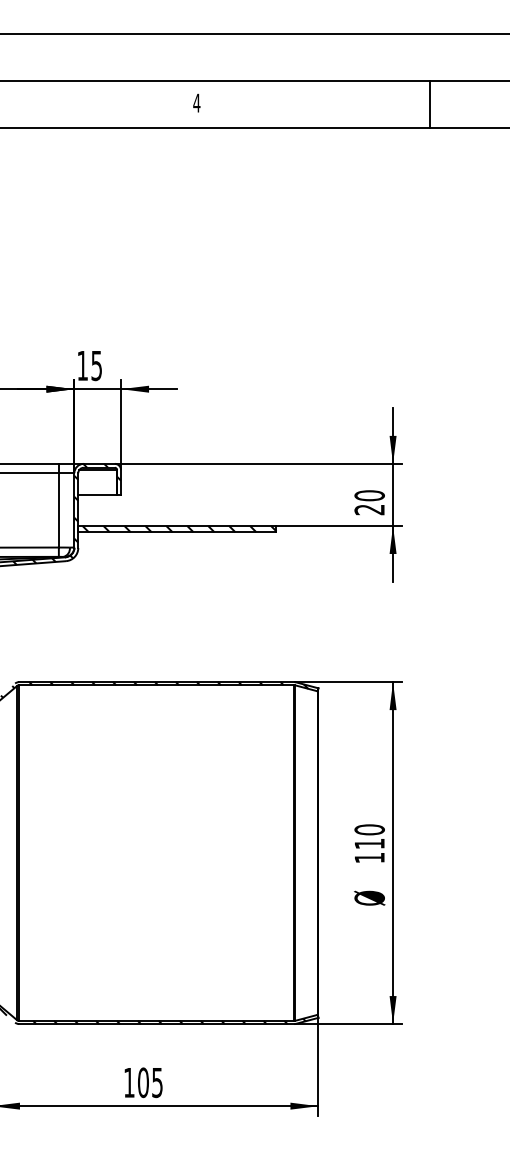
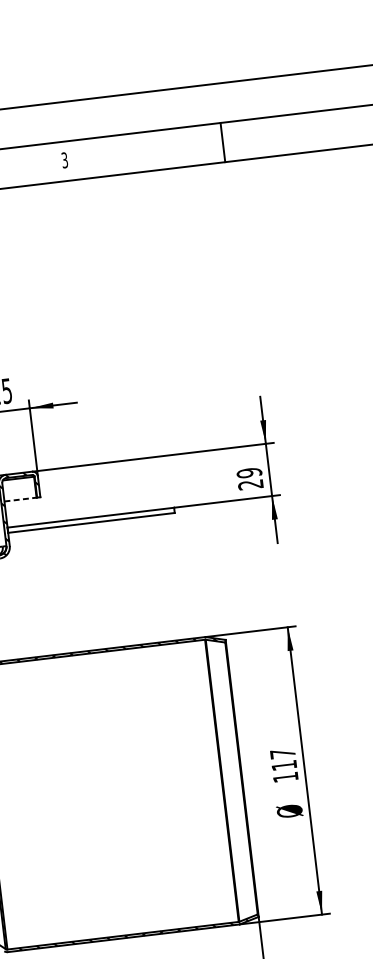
text: (196, 102) -> (64, 159), 4 -> 3
line: (429, 104) -> (222, 142), moved
line: (97, 494) -> (20, 499), solid -> dashed
text: (369, 495) -> (249, 472), 20 -> 29
hatch: (179, 529) -> (92, 520), removed
text: (369, 829) -> (282, 753), 110 -> 117

